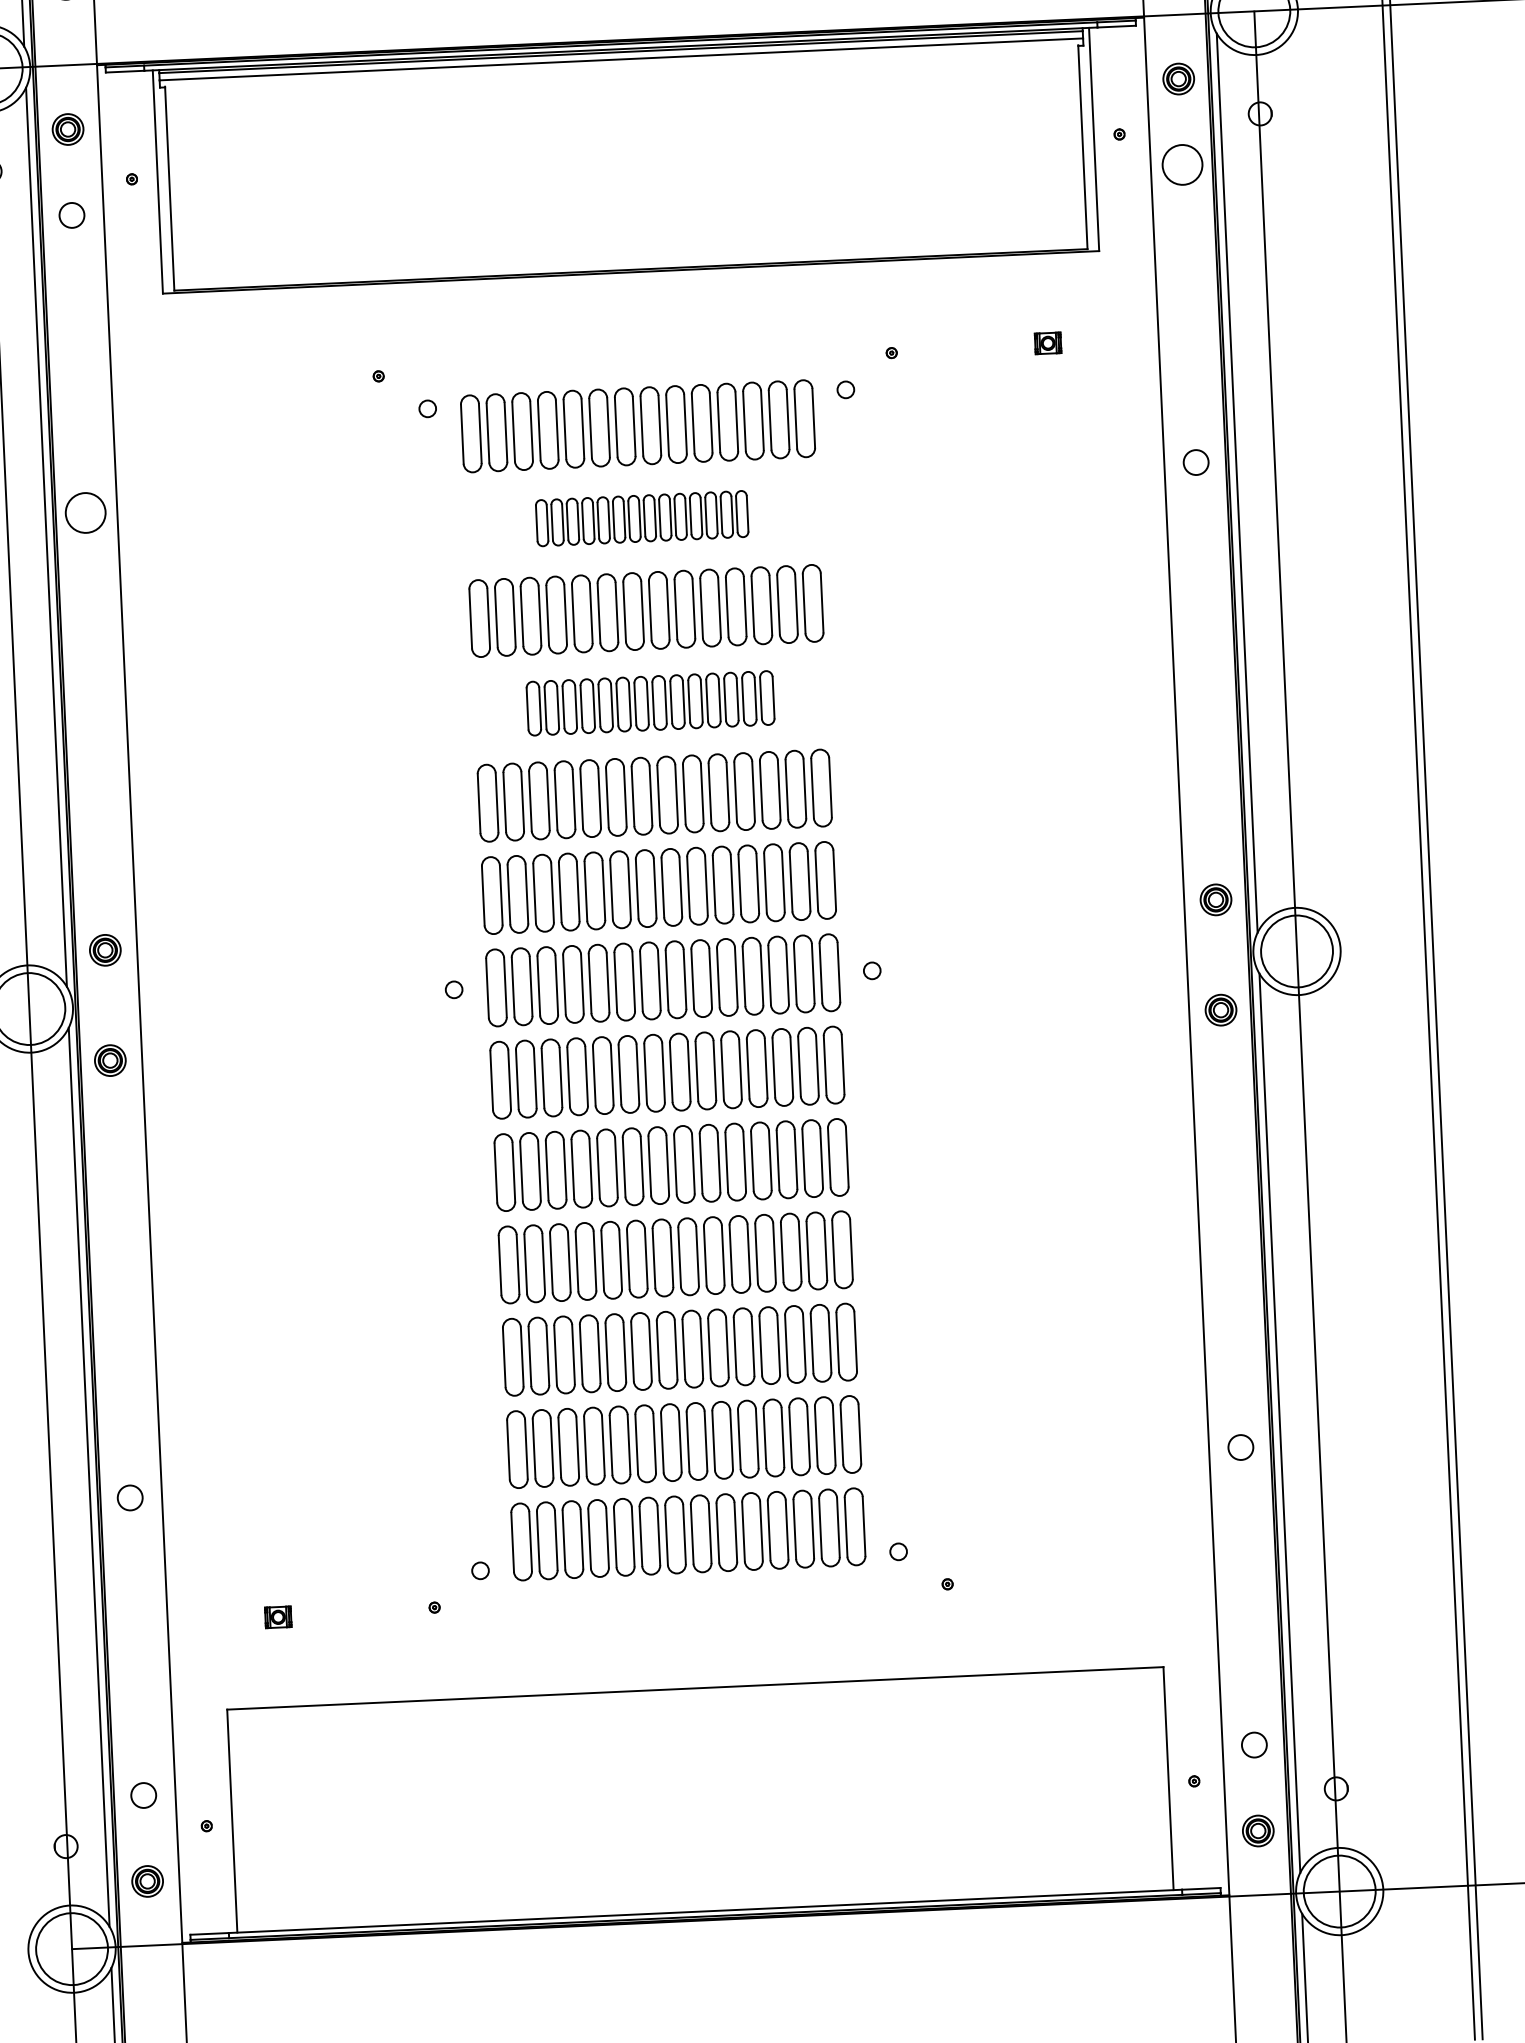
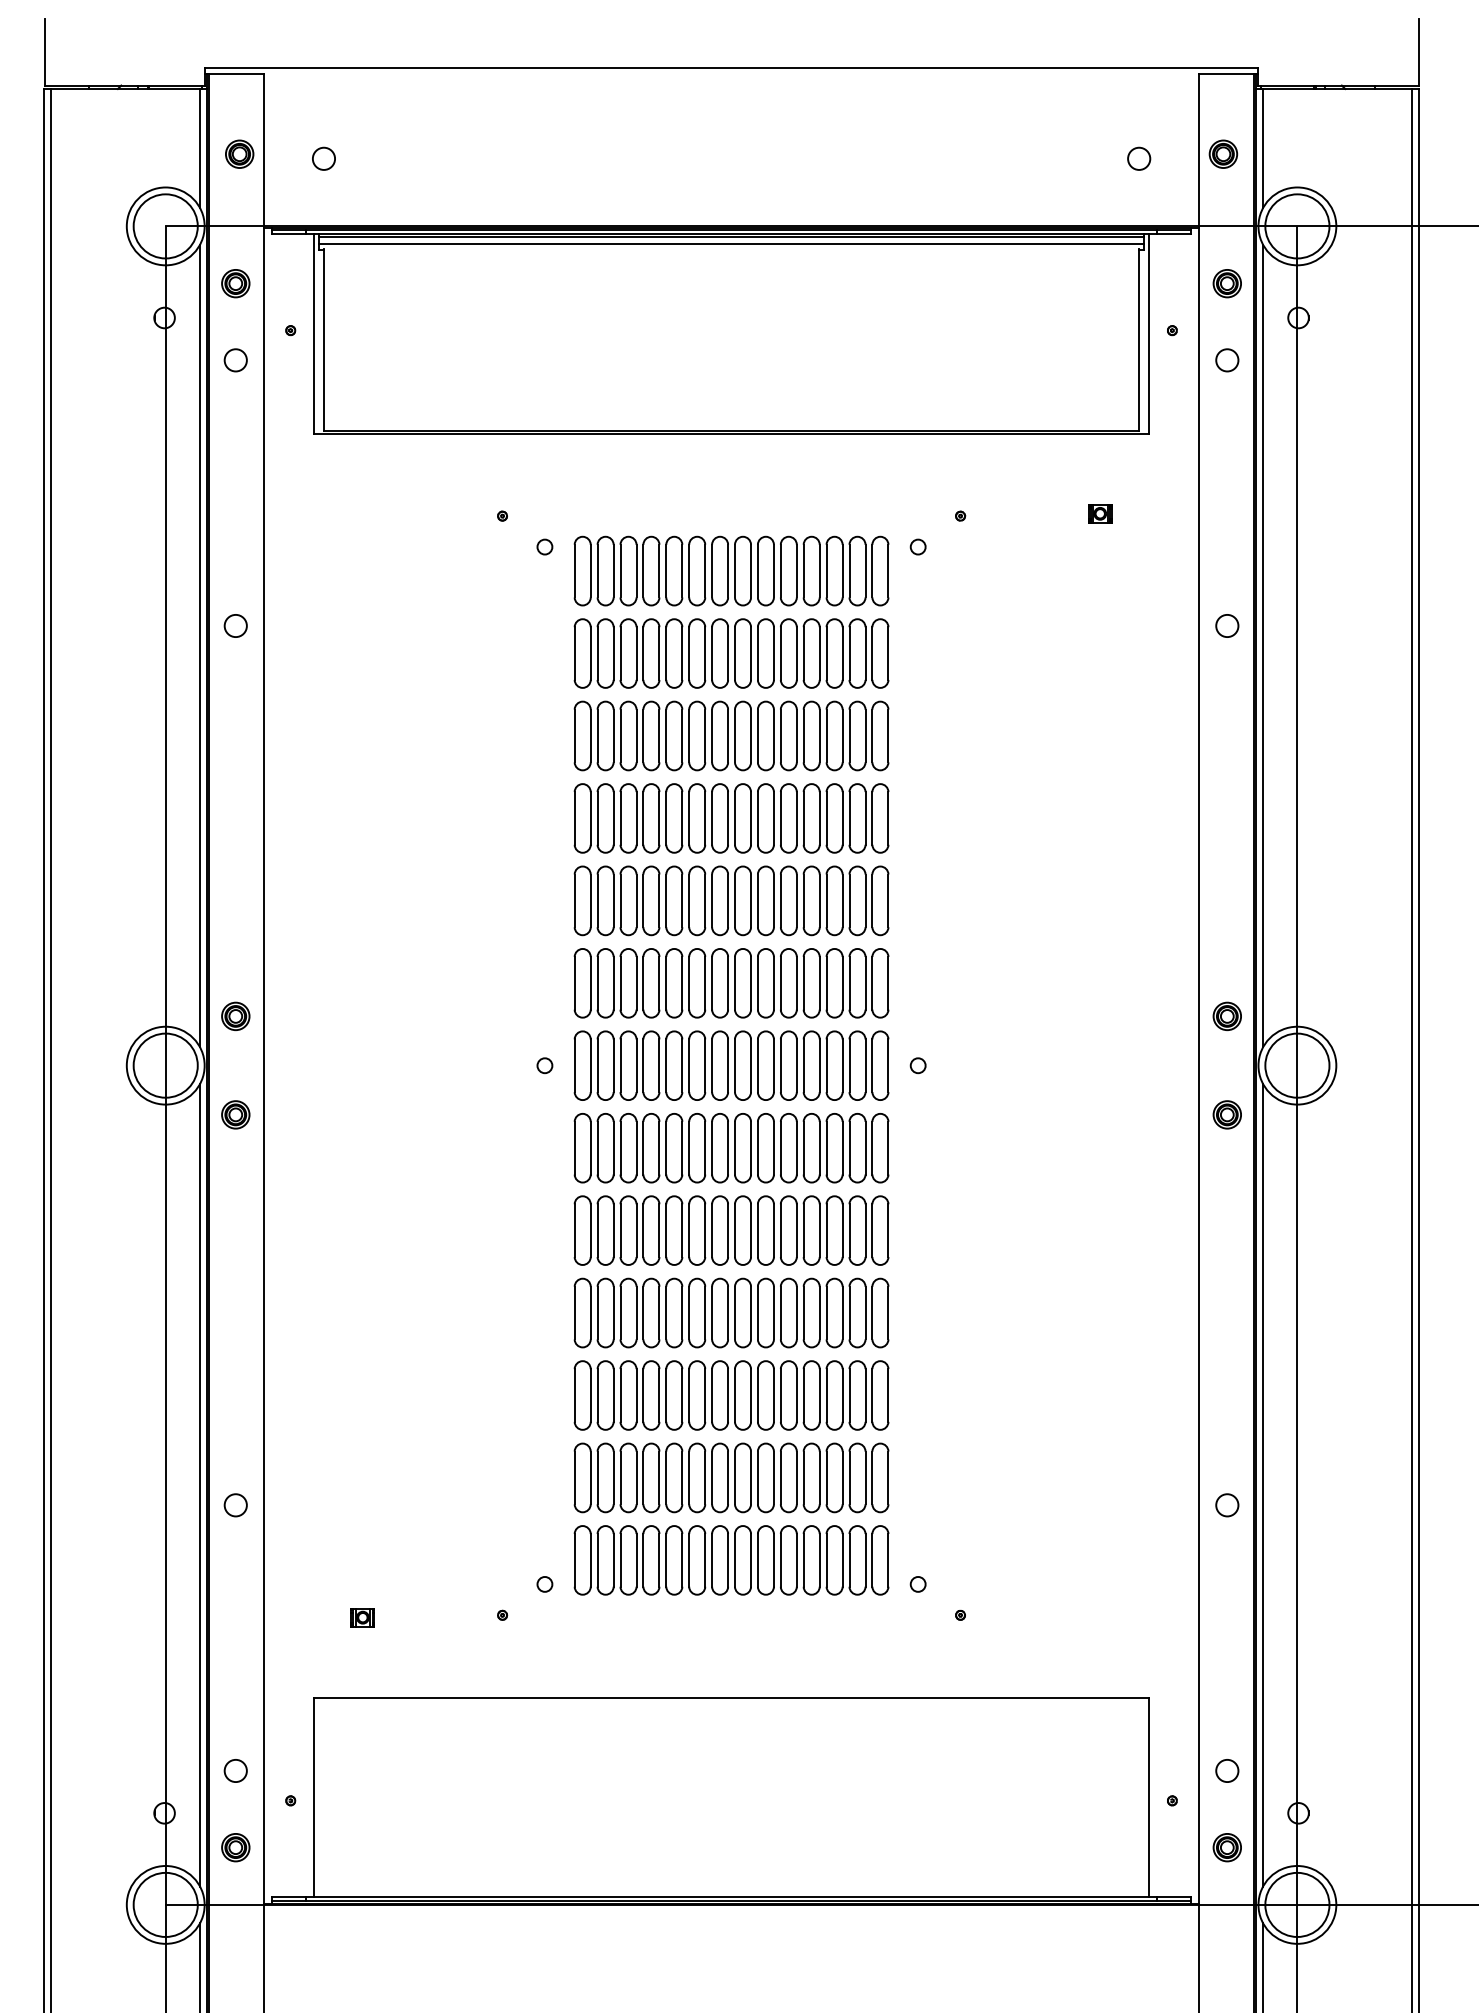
circle: (1182, 165) -> (1227, 360), size x0.62
circle: (85, 512) -> (235, 625), size x0.62
part: (642, 518) -> (731, 653), size x1.67
part: (650, 703) -> (731, 818), size x1.43

